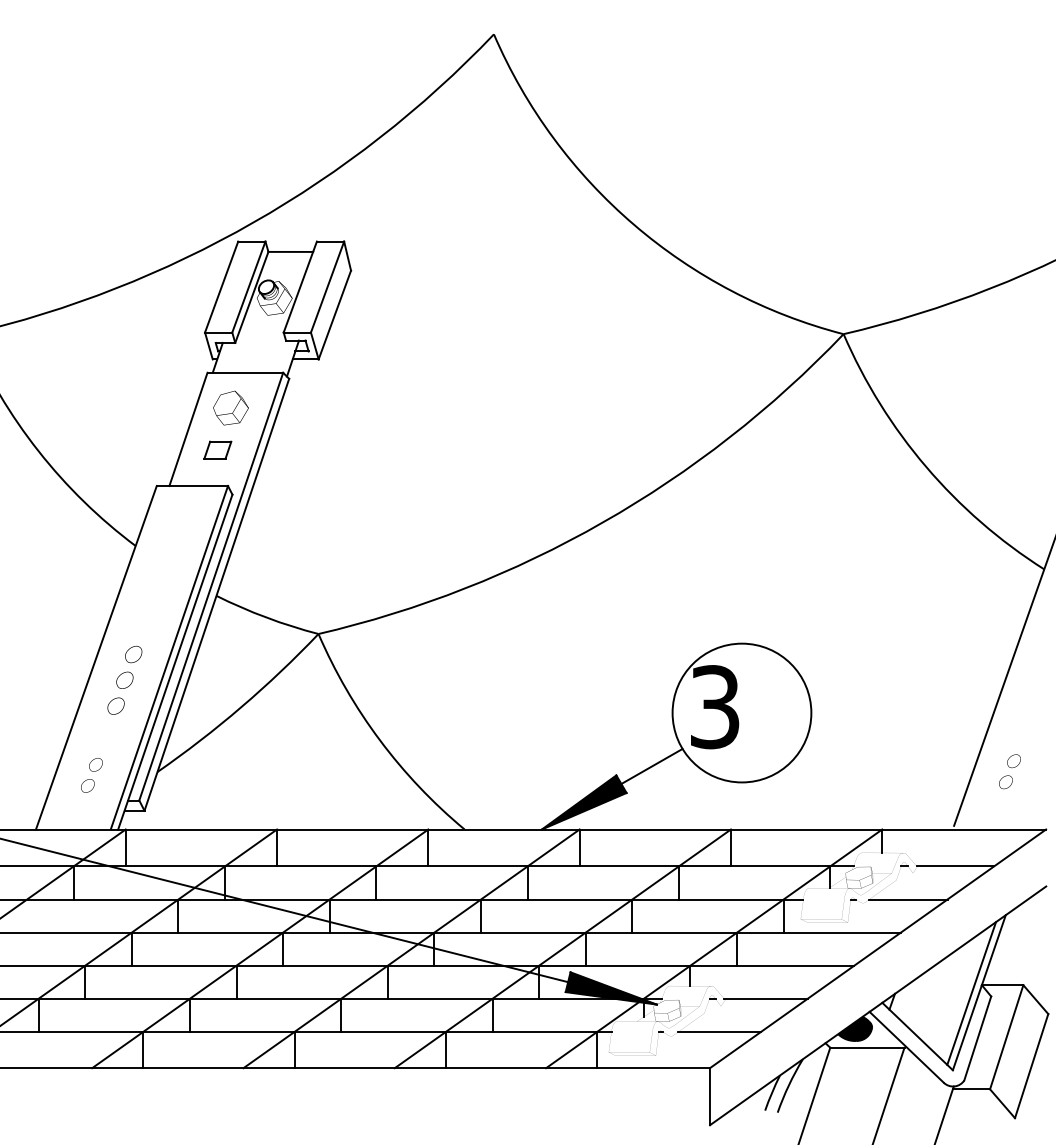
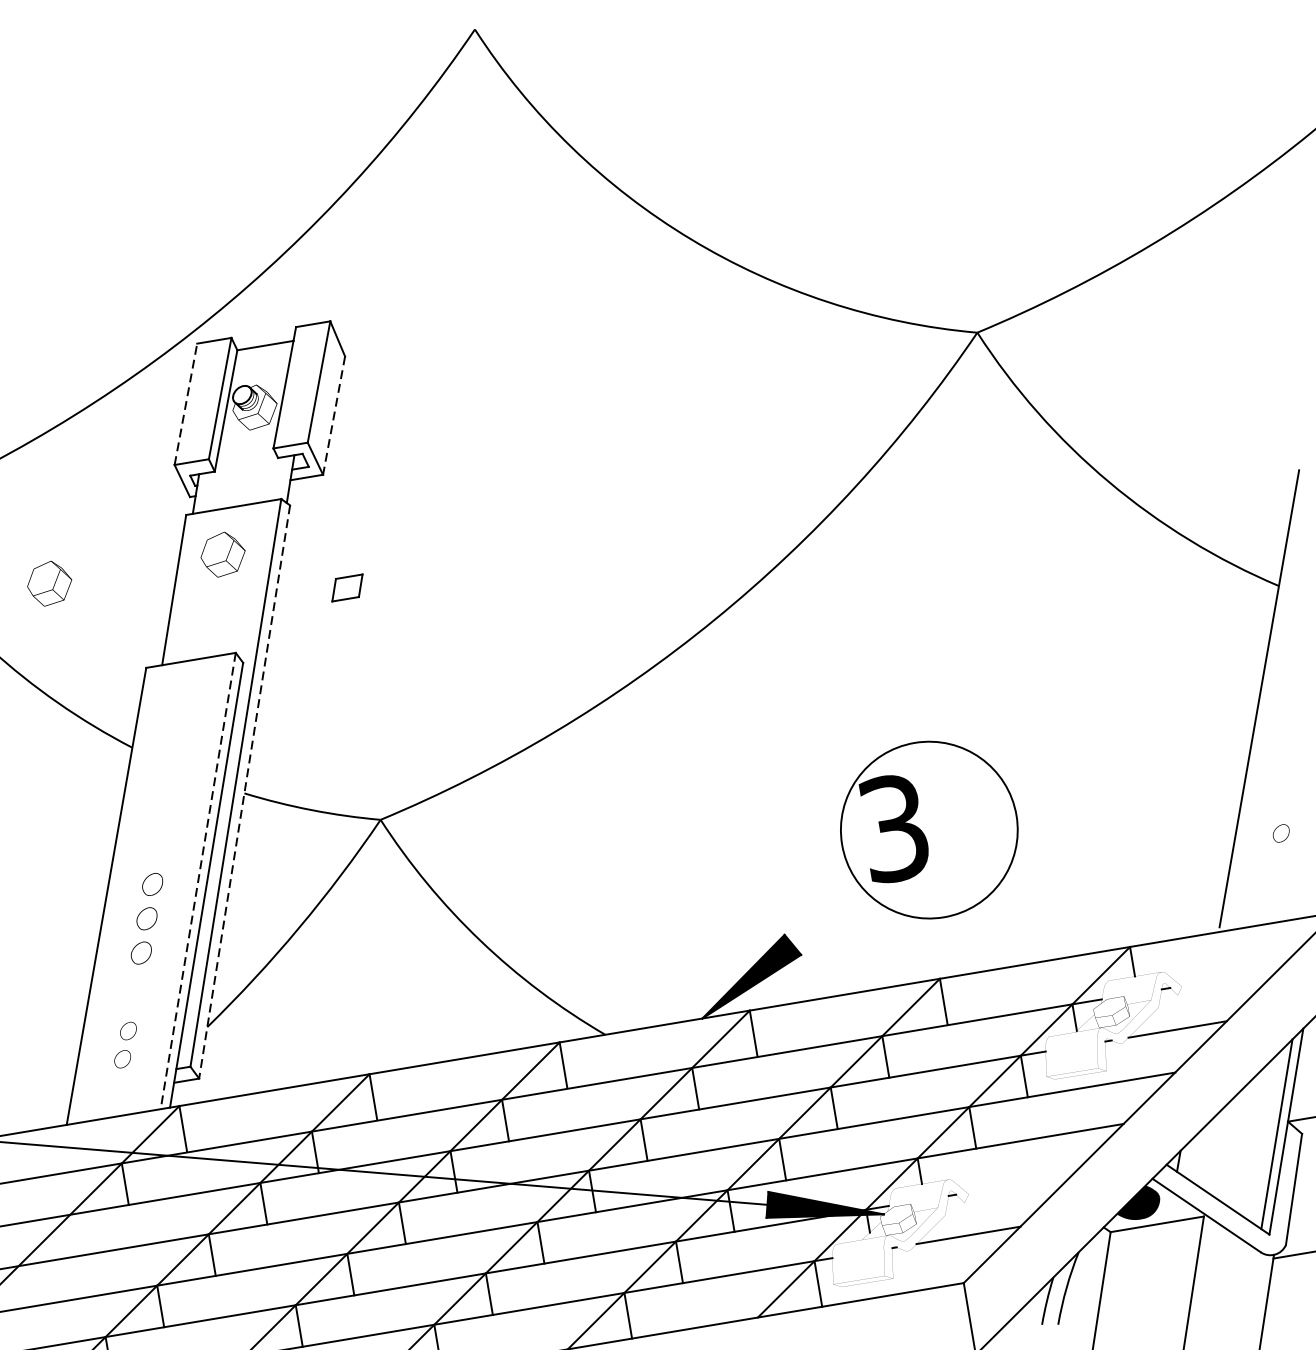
line: (221, 286) -> (185, 403), solid -> dashed
line: (334, 315) -> (333, 416), solid -> dashed
part: (92, 407) -> (48, 582), added
part: (217, 449) -> (346, 587), moved
line: (216, 594) -> (244, 791), solid -> dashed
line: (169, 658) -> (198, 881), solid -> dashed
line: (651, 766) -> (826, 916), removed
part: (1005, 782) -> (1275, 861), removed
line: (955, 866) -> (1229, 978), removed
line: (765, 998) -> (1018, 1183), removed

